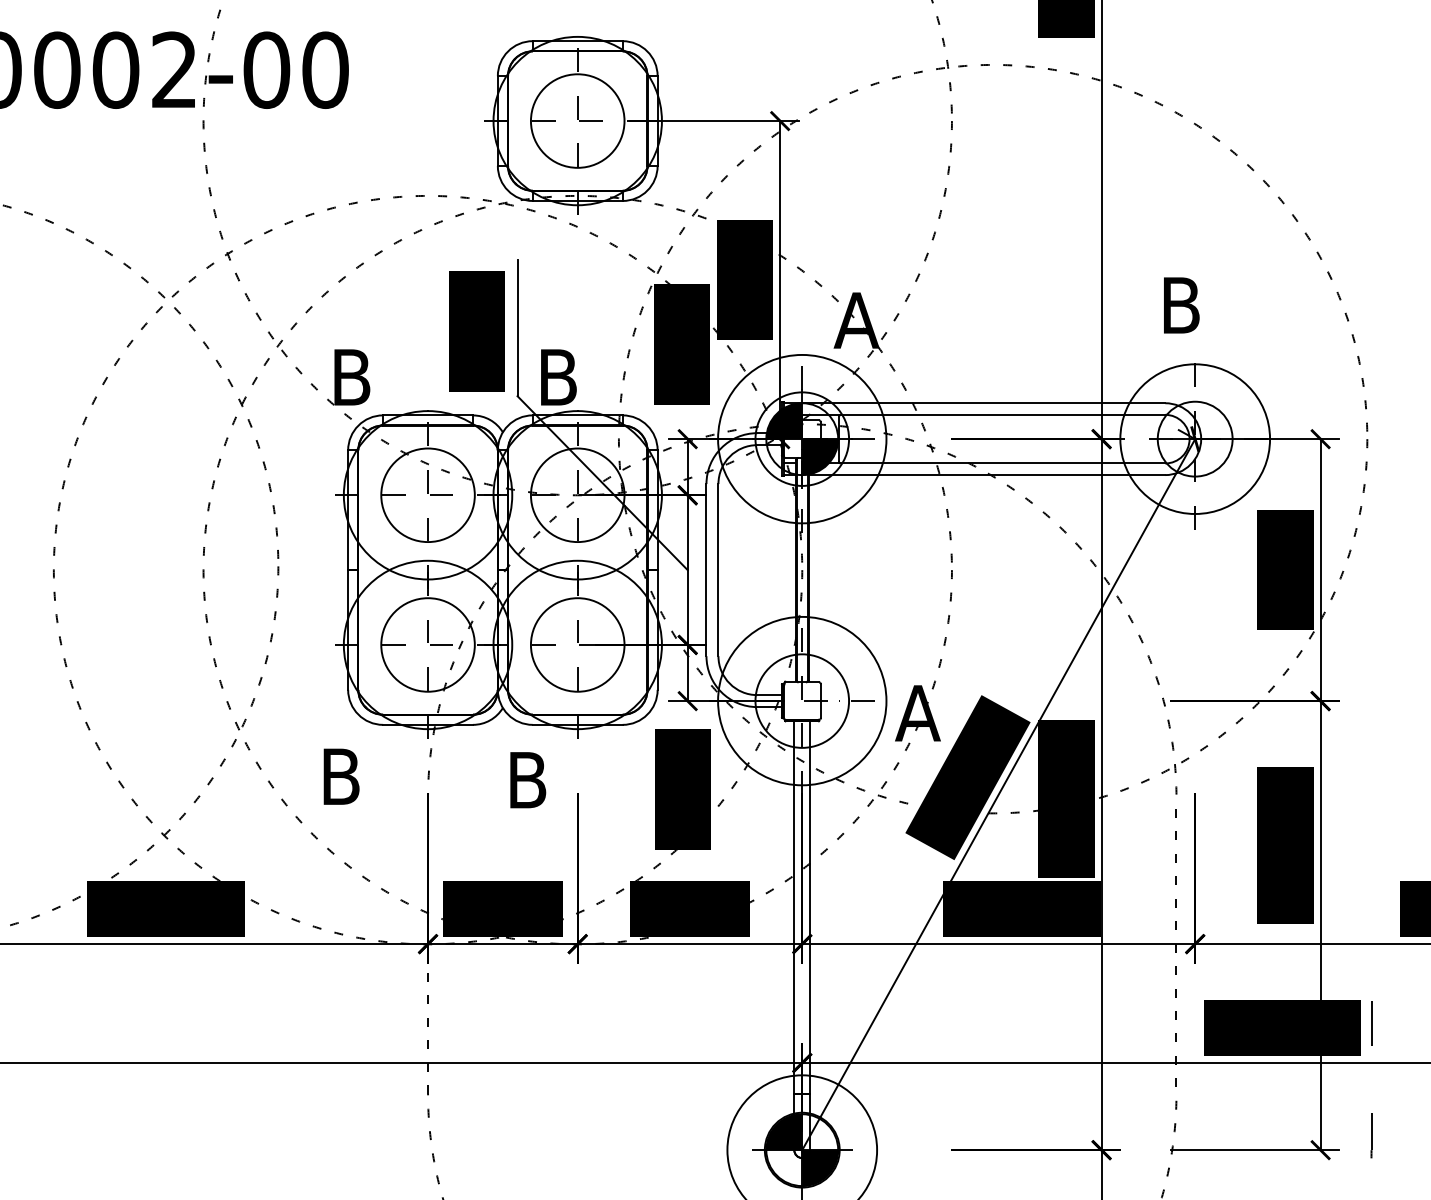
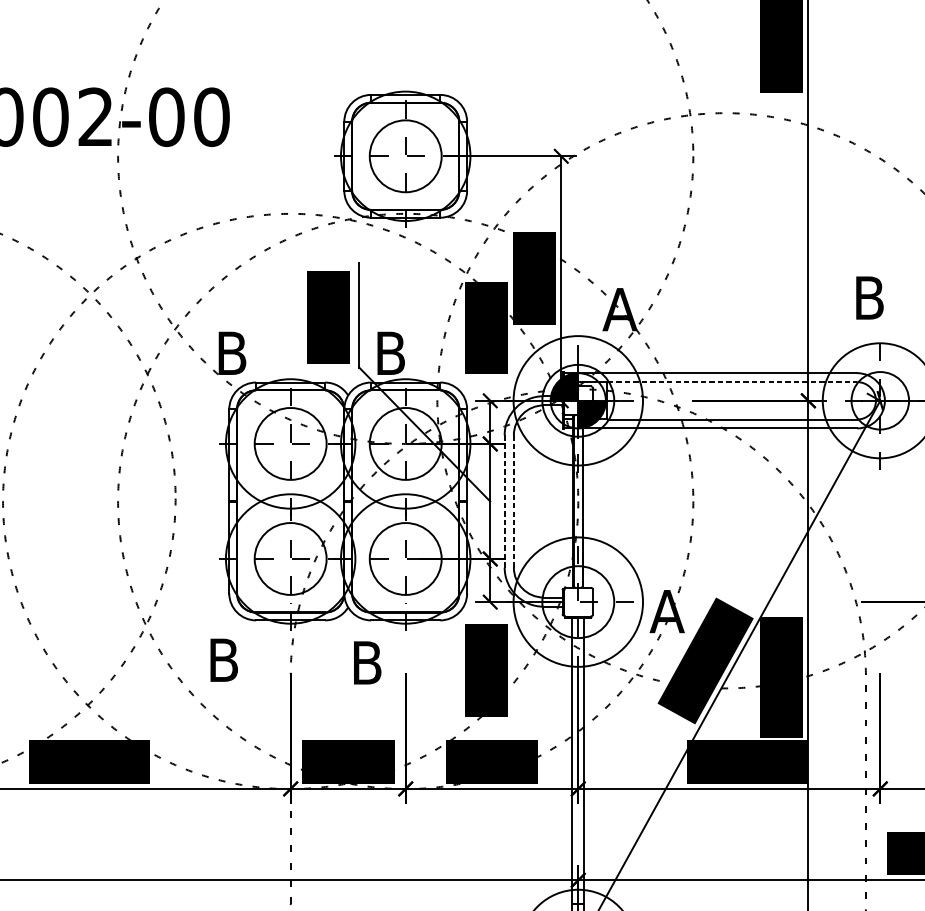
line: (1003, 414) -> (732, 381), solid -> dashed
line: (718, 569) -> (513, 500), solid -> dashed
line: (706, 570) -> (504, 501), solid -> dashed

